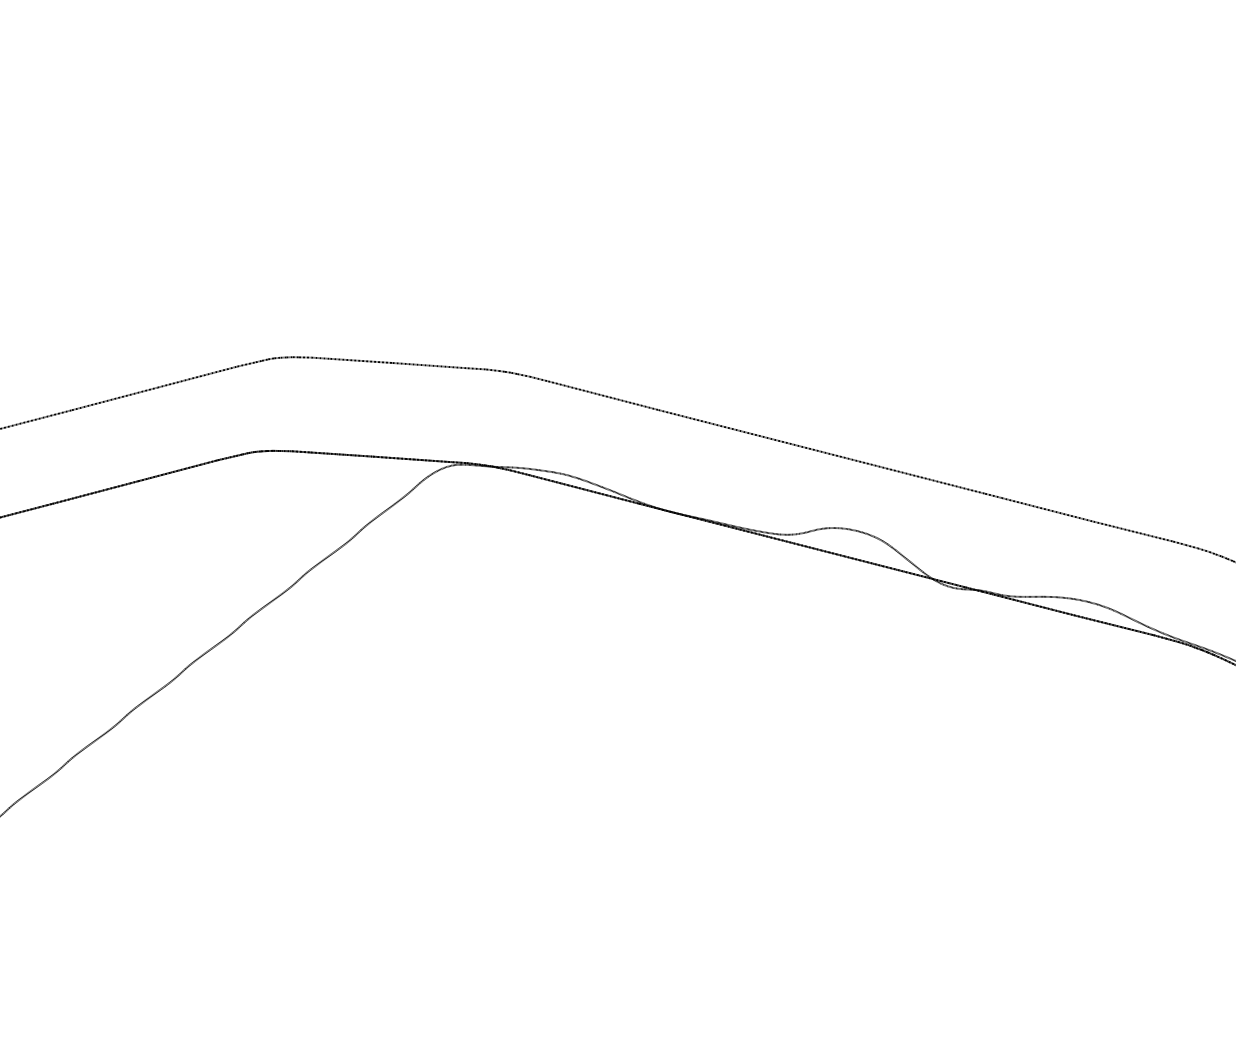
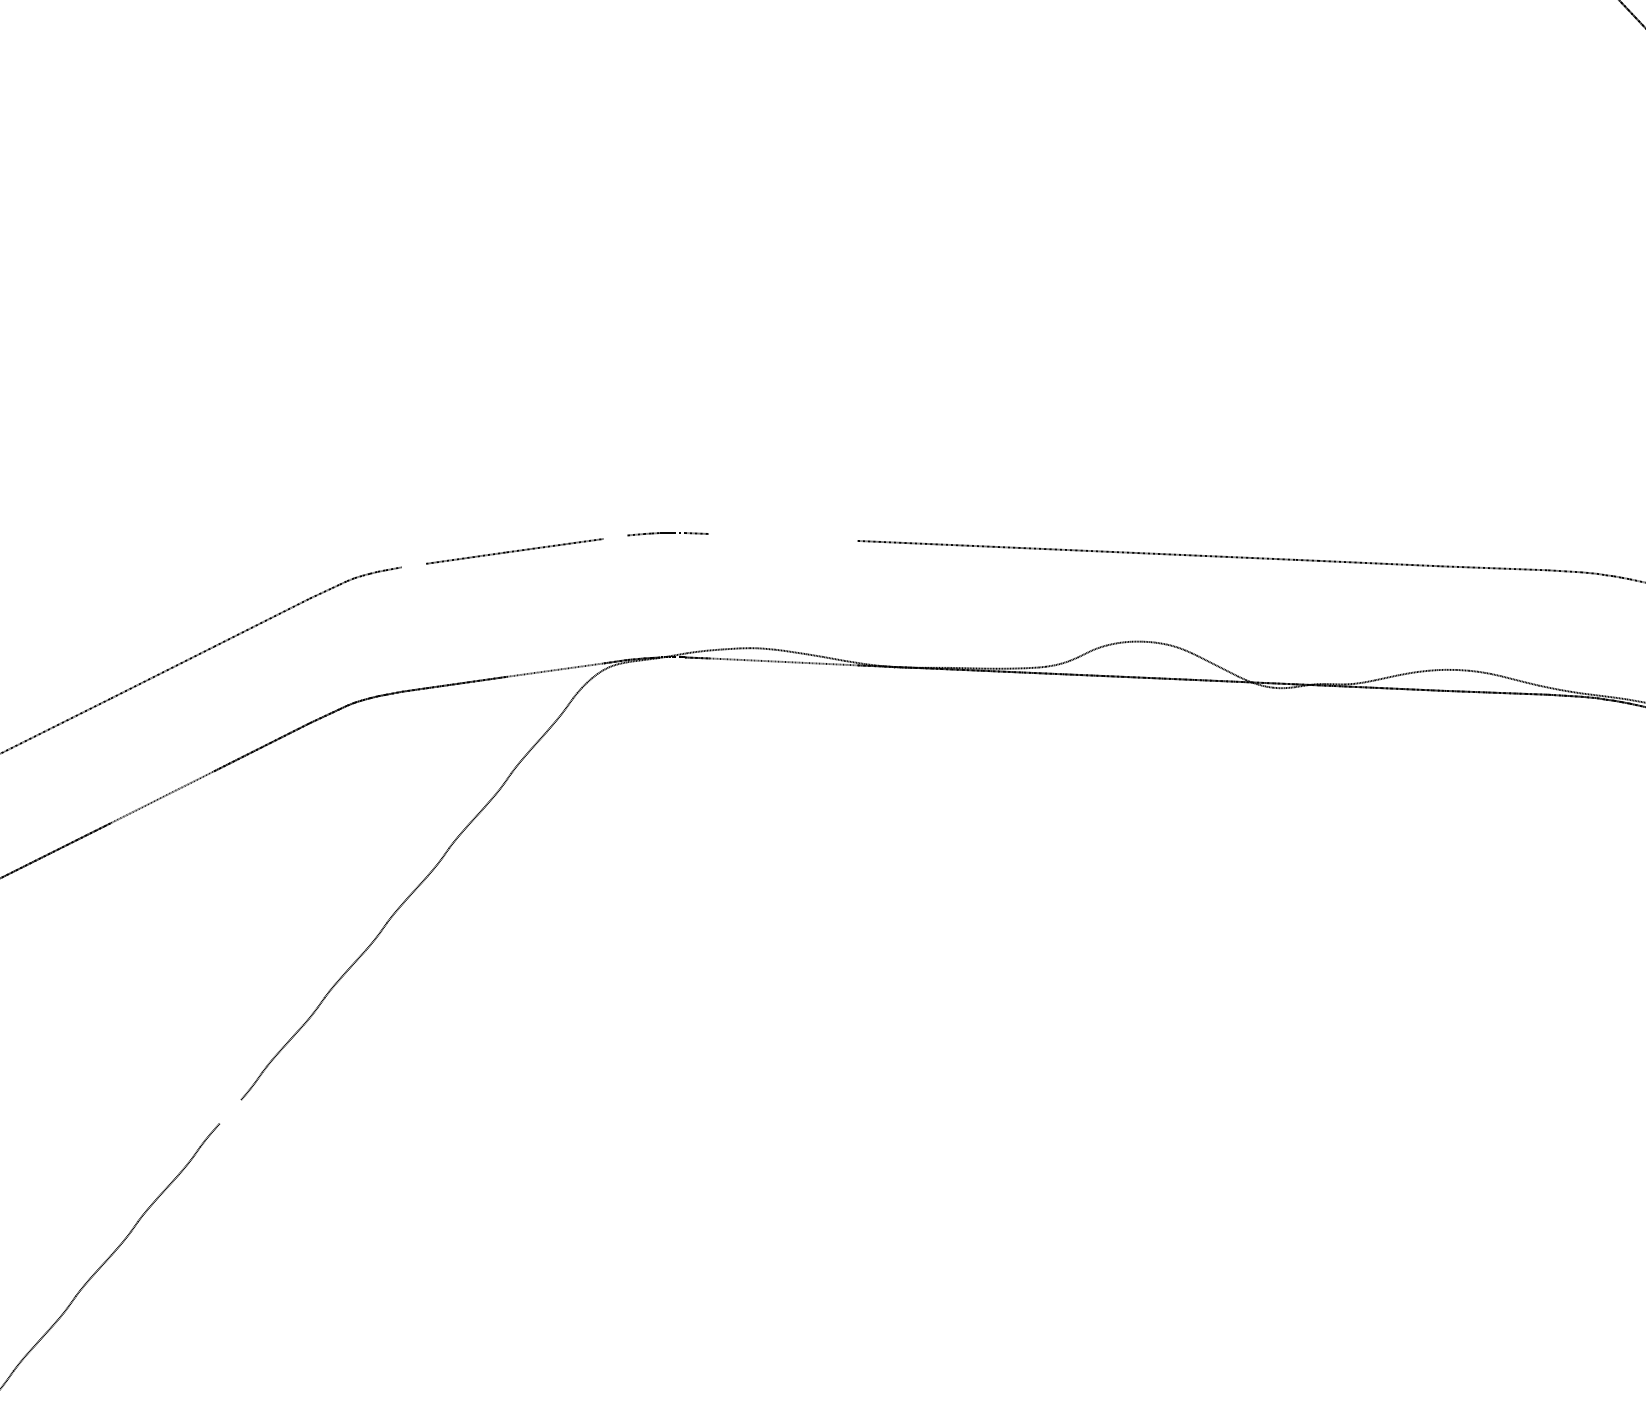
line: (320, 358) -> (413, 565), removed
line: (477, 368) -> (615, 536), removed
line: (603, 395) -> (783, 537), removed
line: (410, 458) -> (554, 669), removed
line: (583, 488) -> (783, 661), removed
line: (95, 492) -> (162, 796), removed
line: (96, 739) -> (230, 1111), removed

